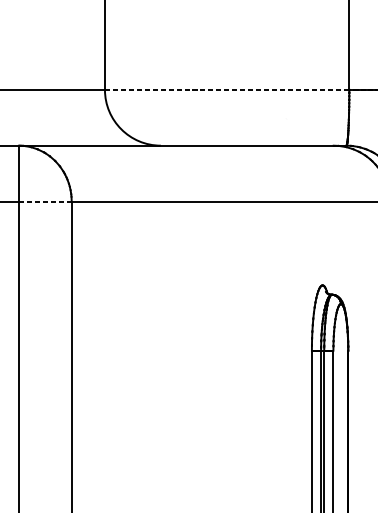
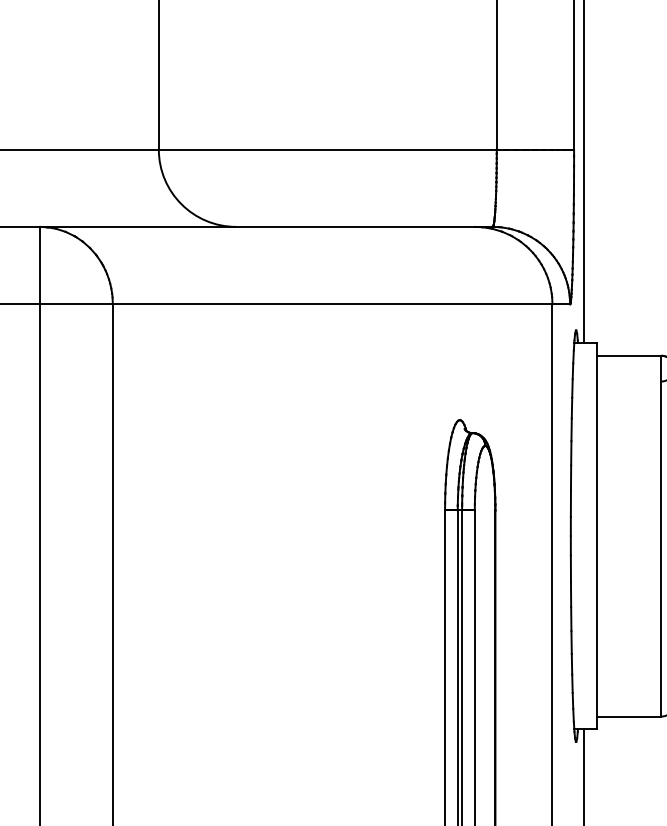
line: (226, 89) -> (327, 149), dashed -> solid
line: (44, 201) -> (75, 304), dashed -> solid

